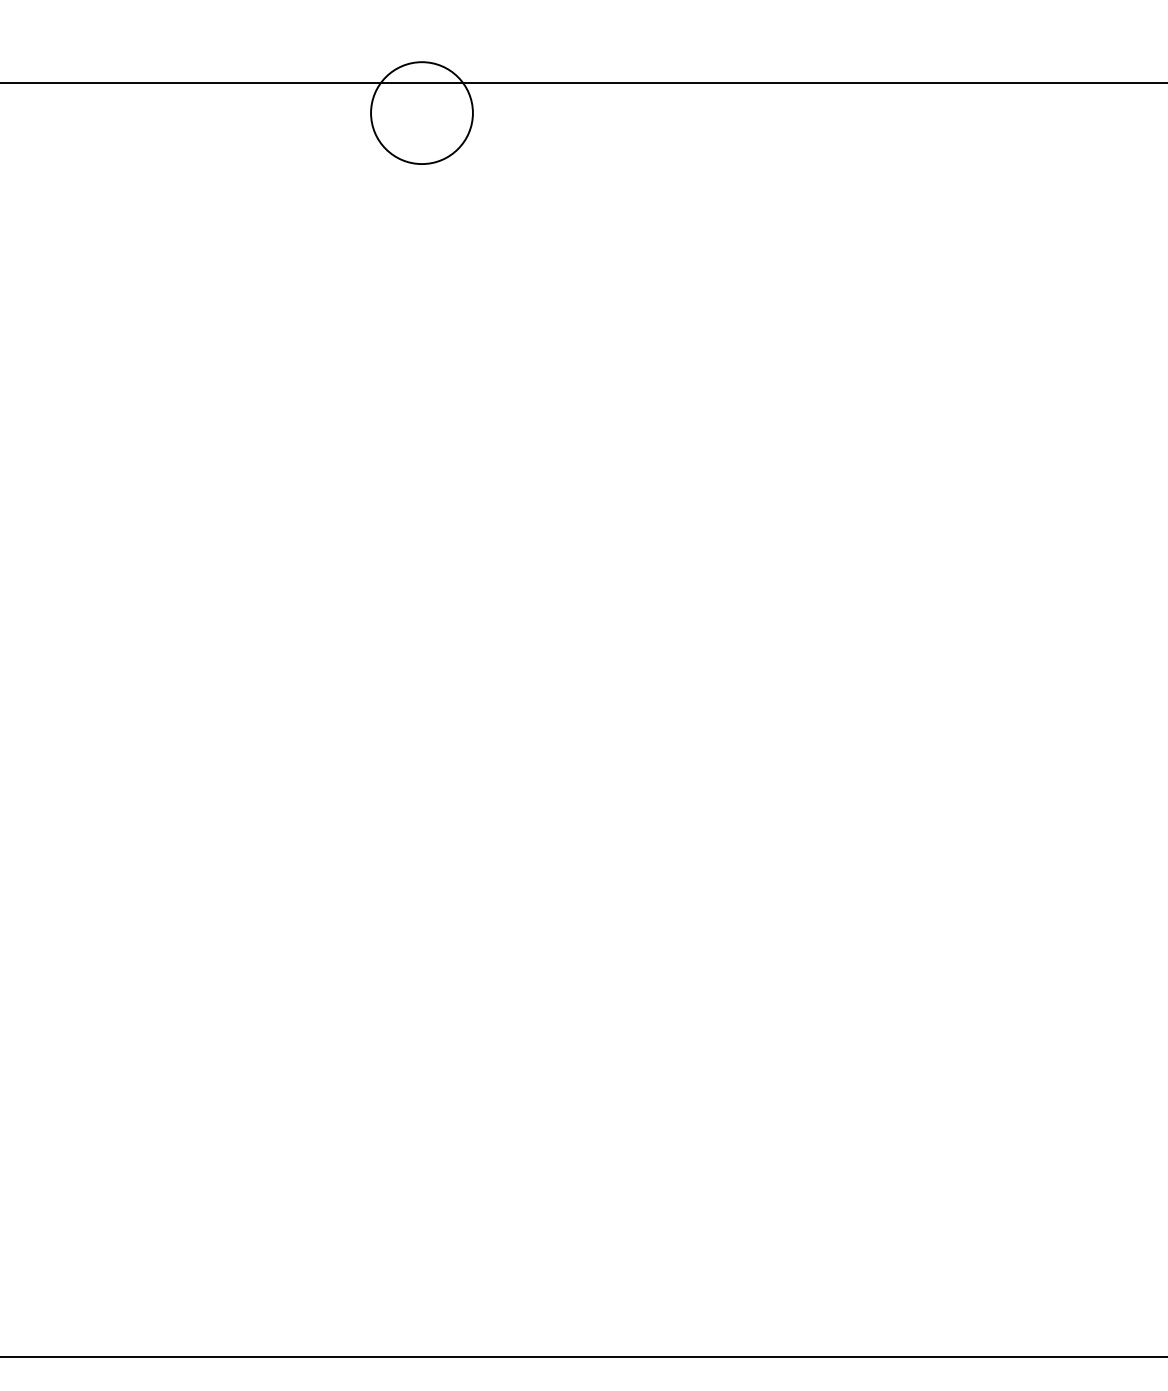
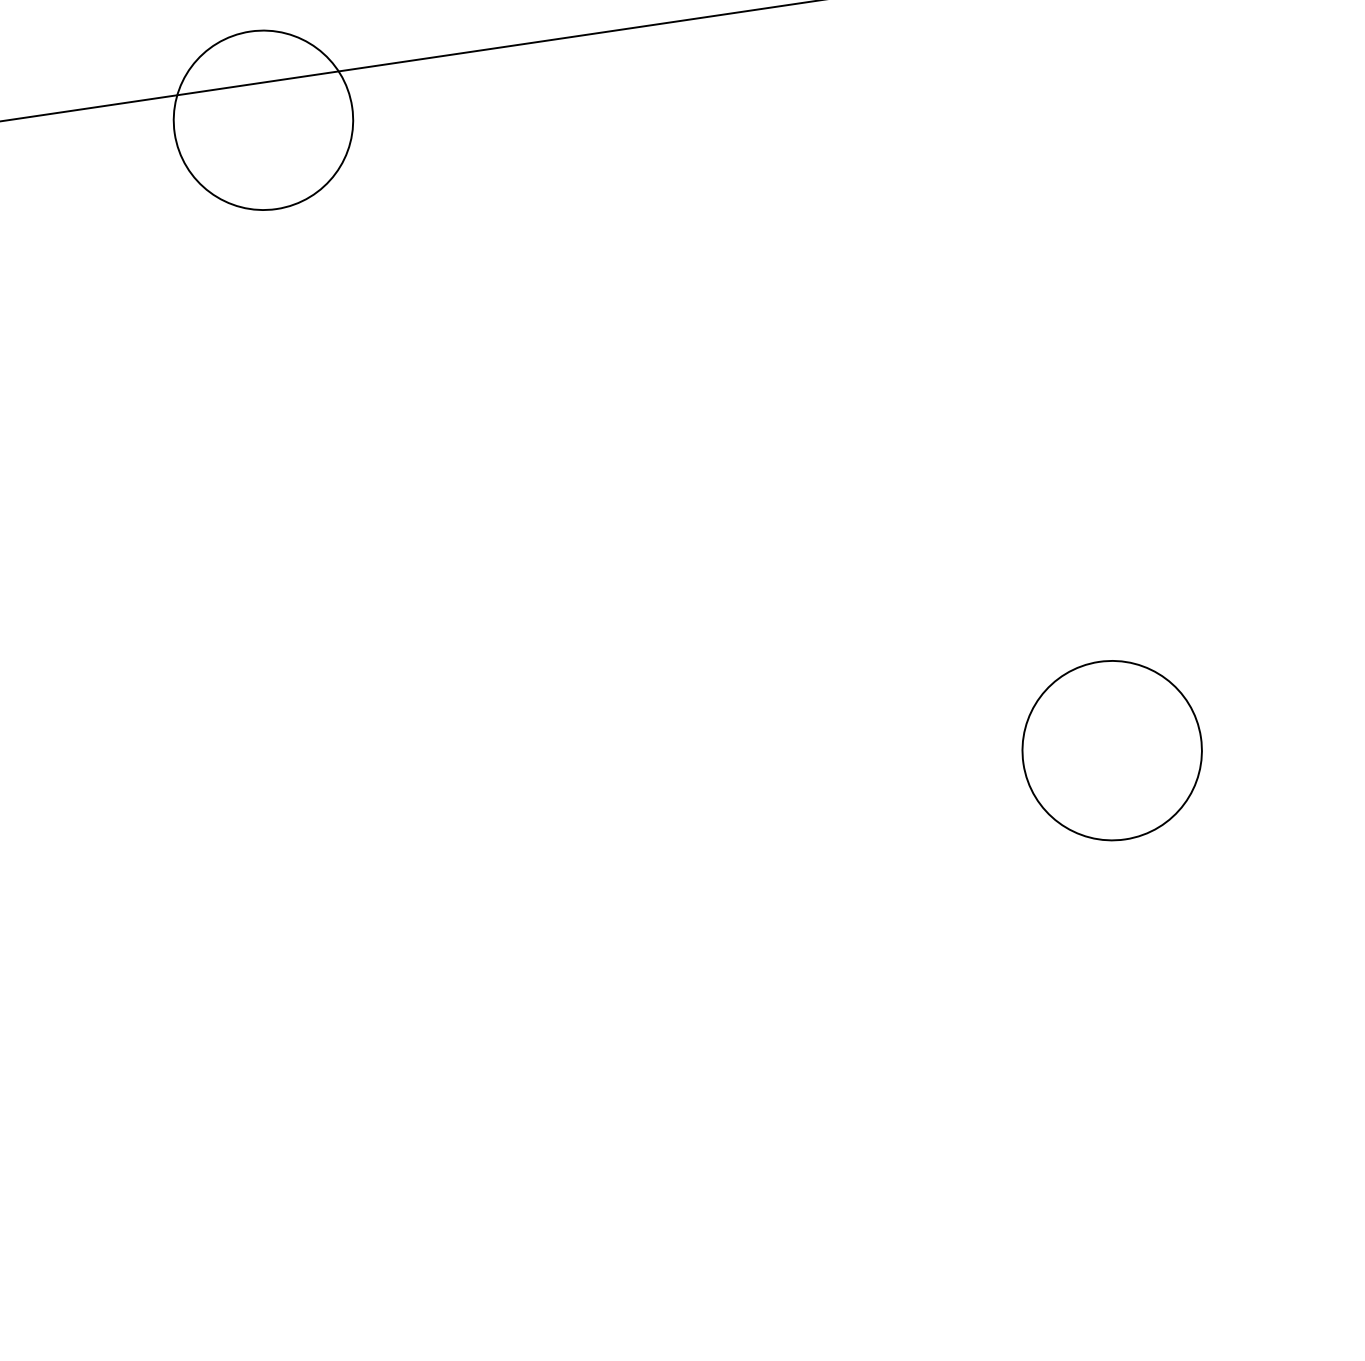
circle: (421, 112) -> (262, 119), size x1.43
circle: (1028, 719) -> (1112, 750), added

